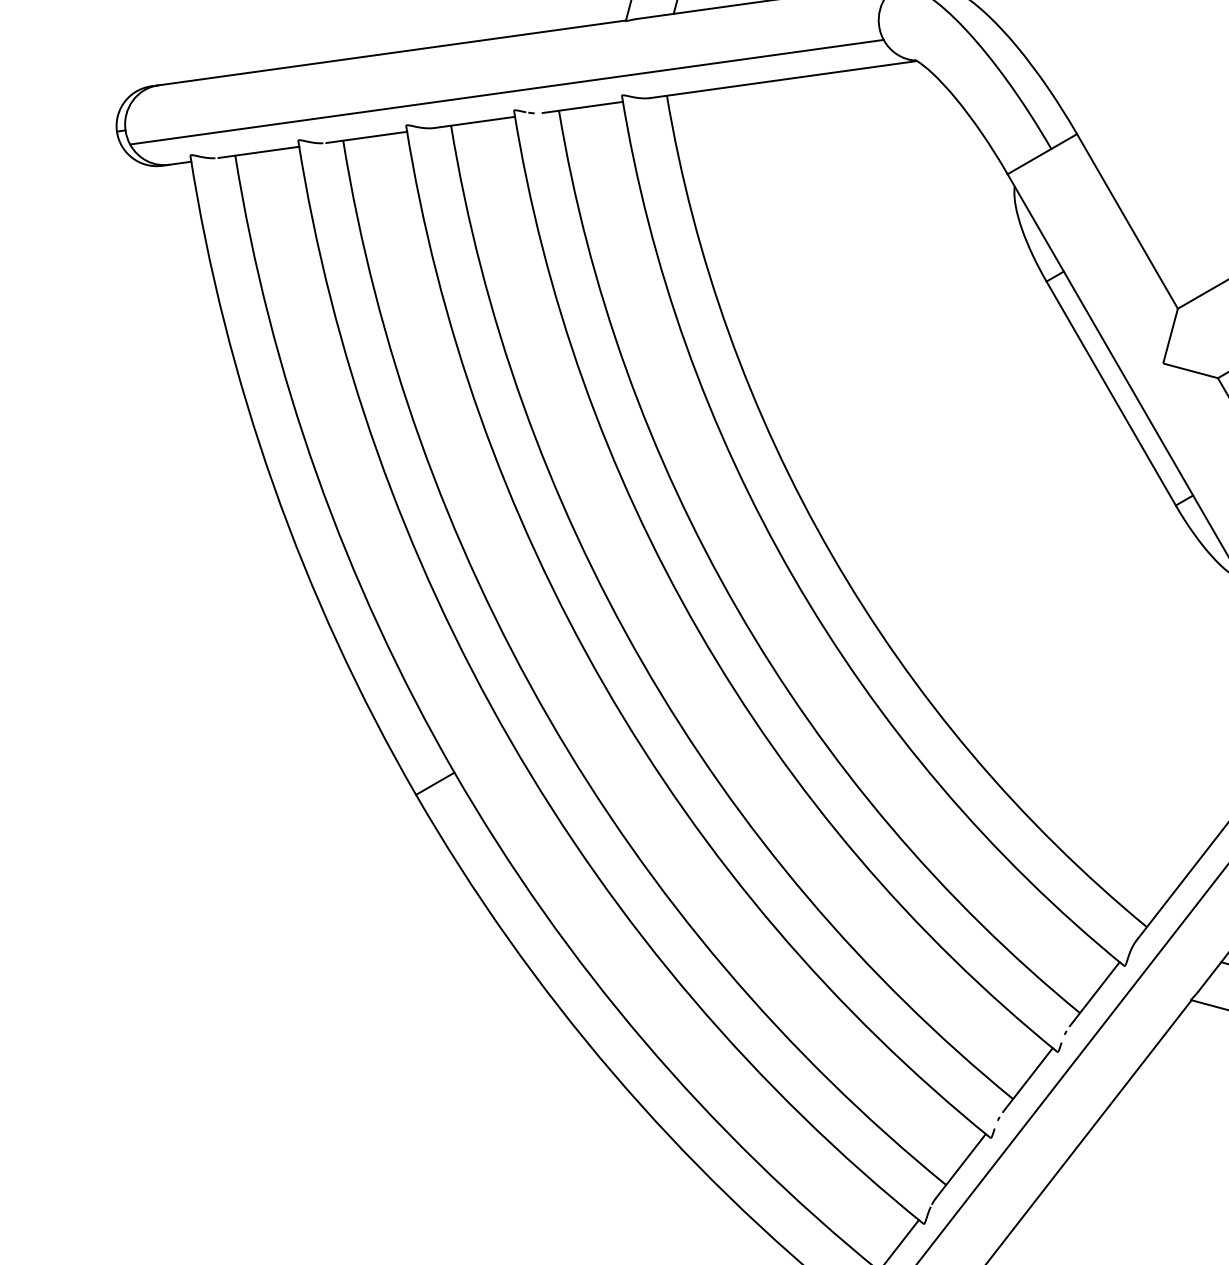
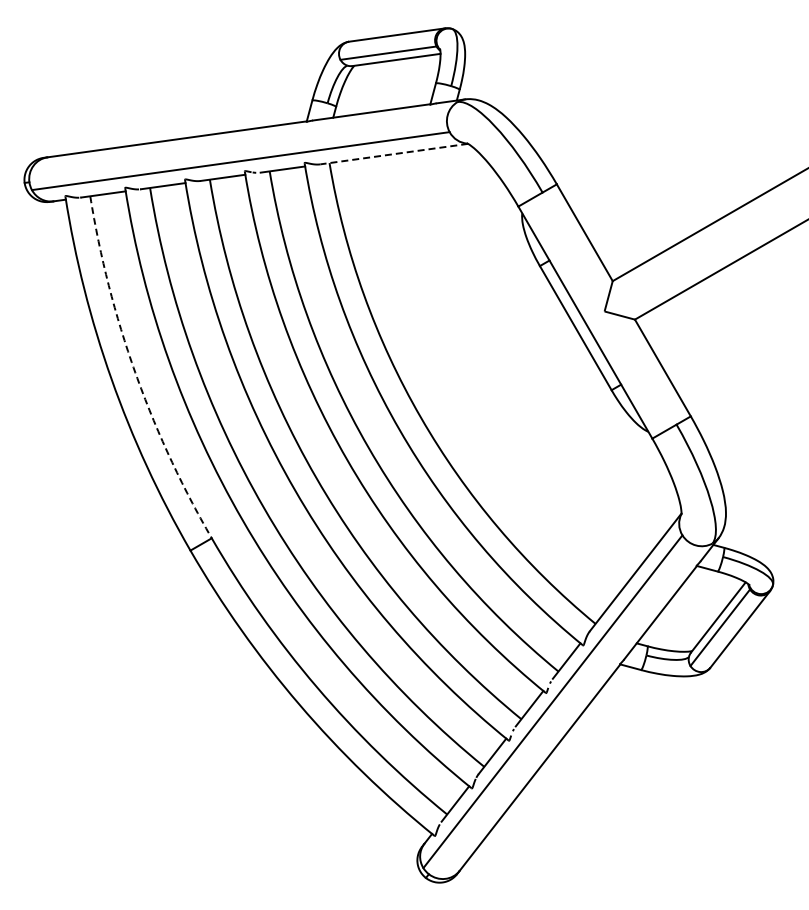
line: (784, 80) -> (394, 154), solid -> dashed
arc: (316, 473) -> (135, 372), solid -> dashed

